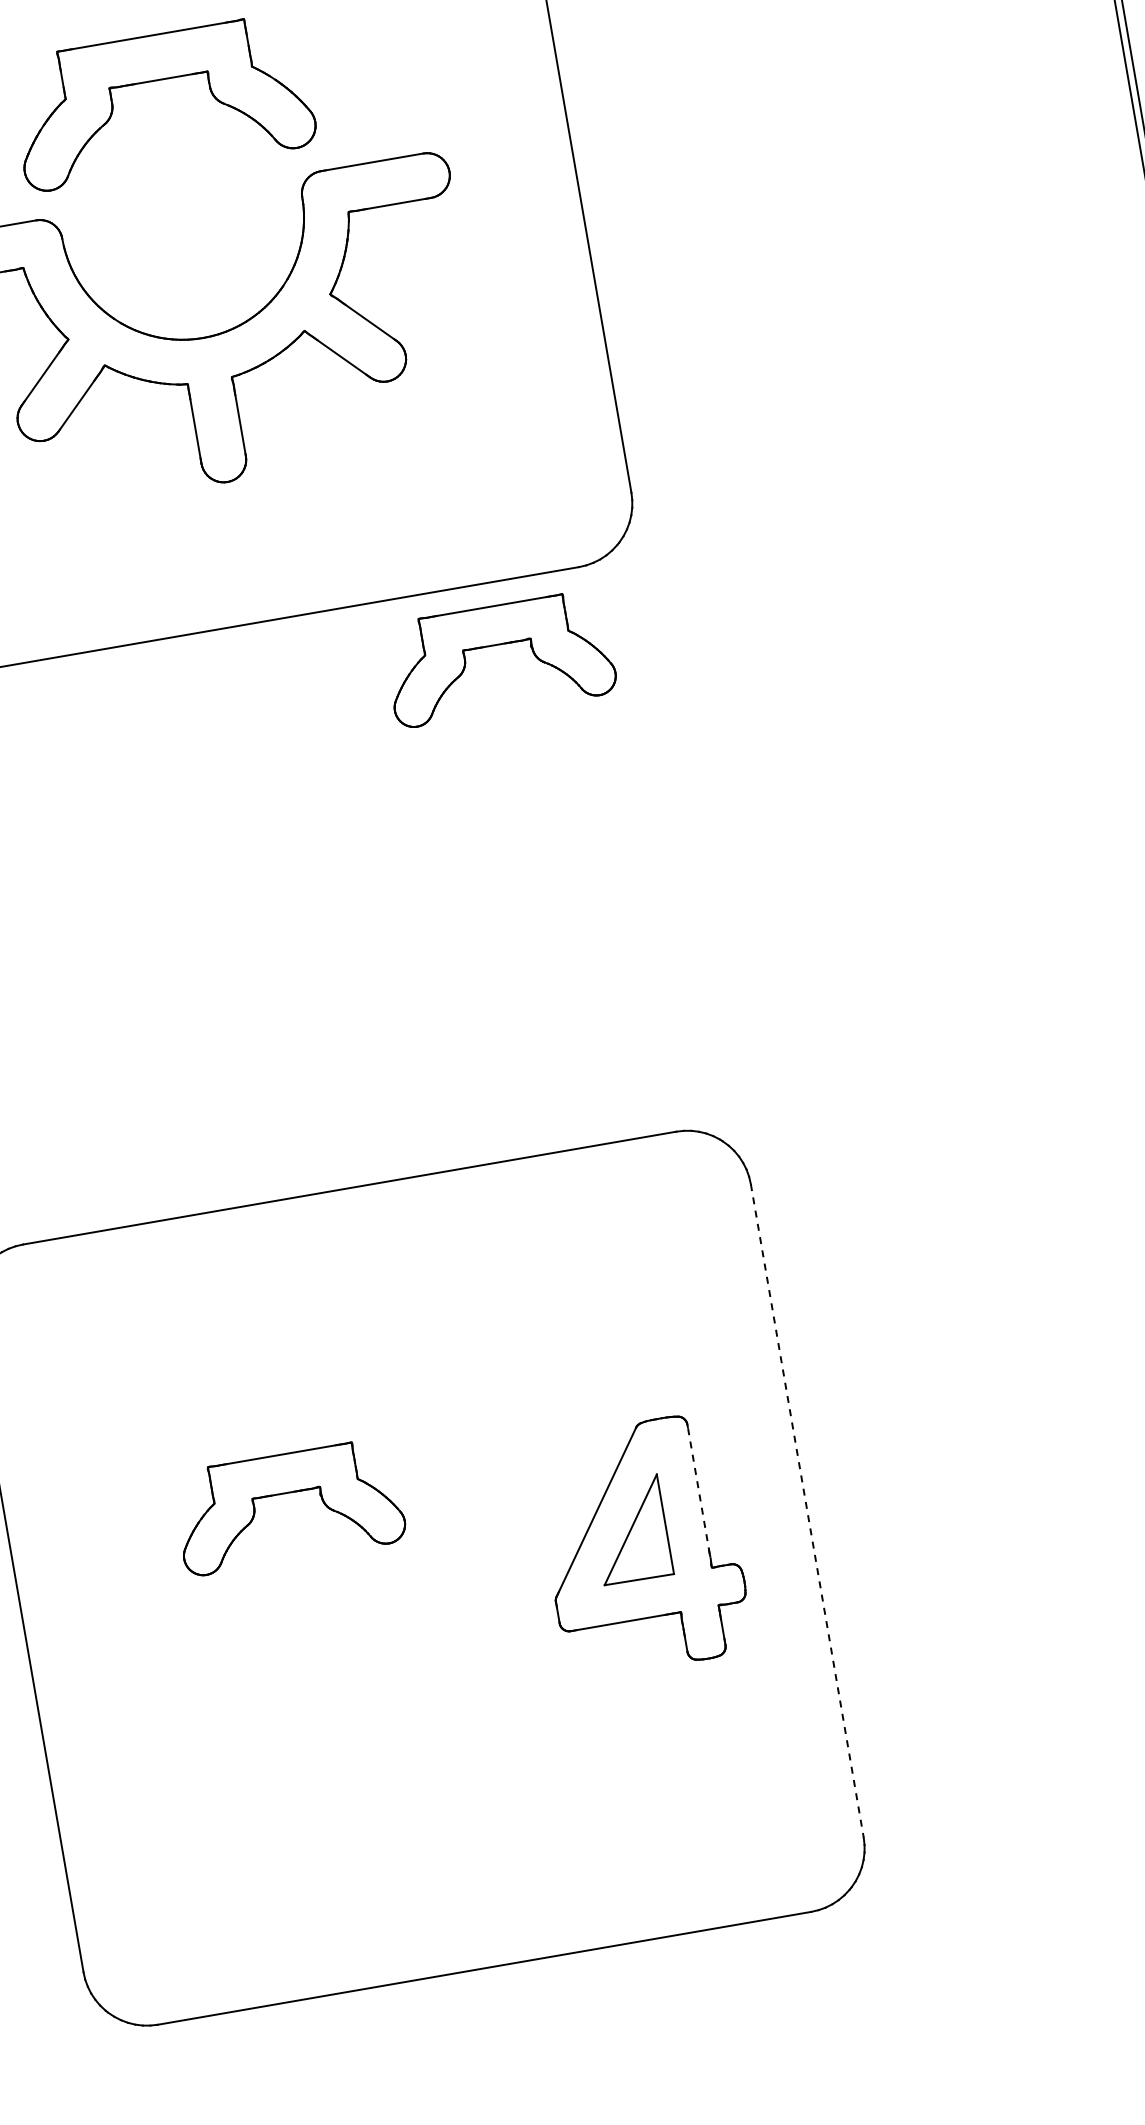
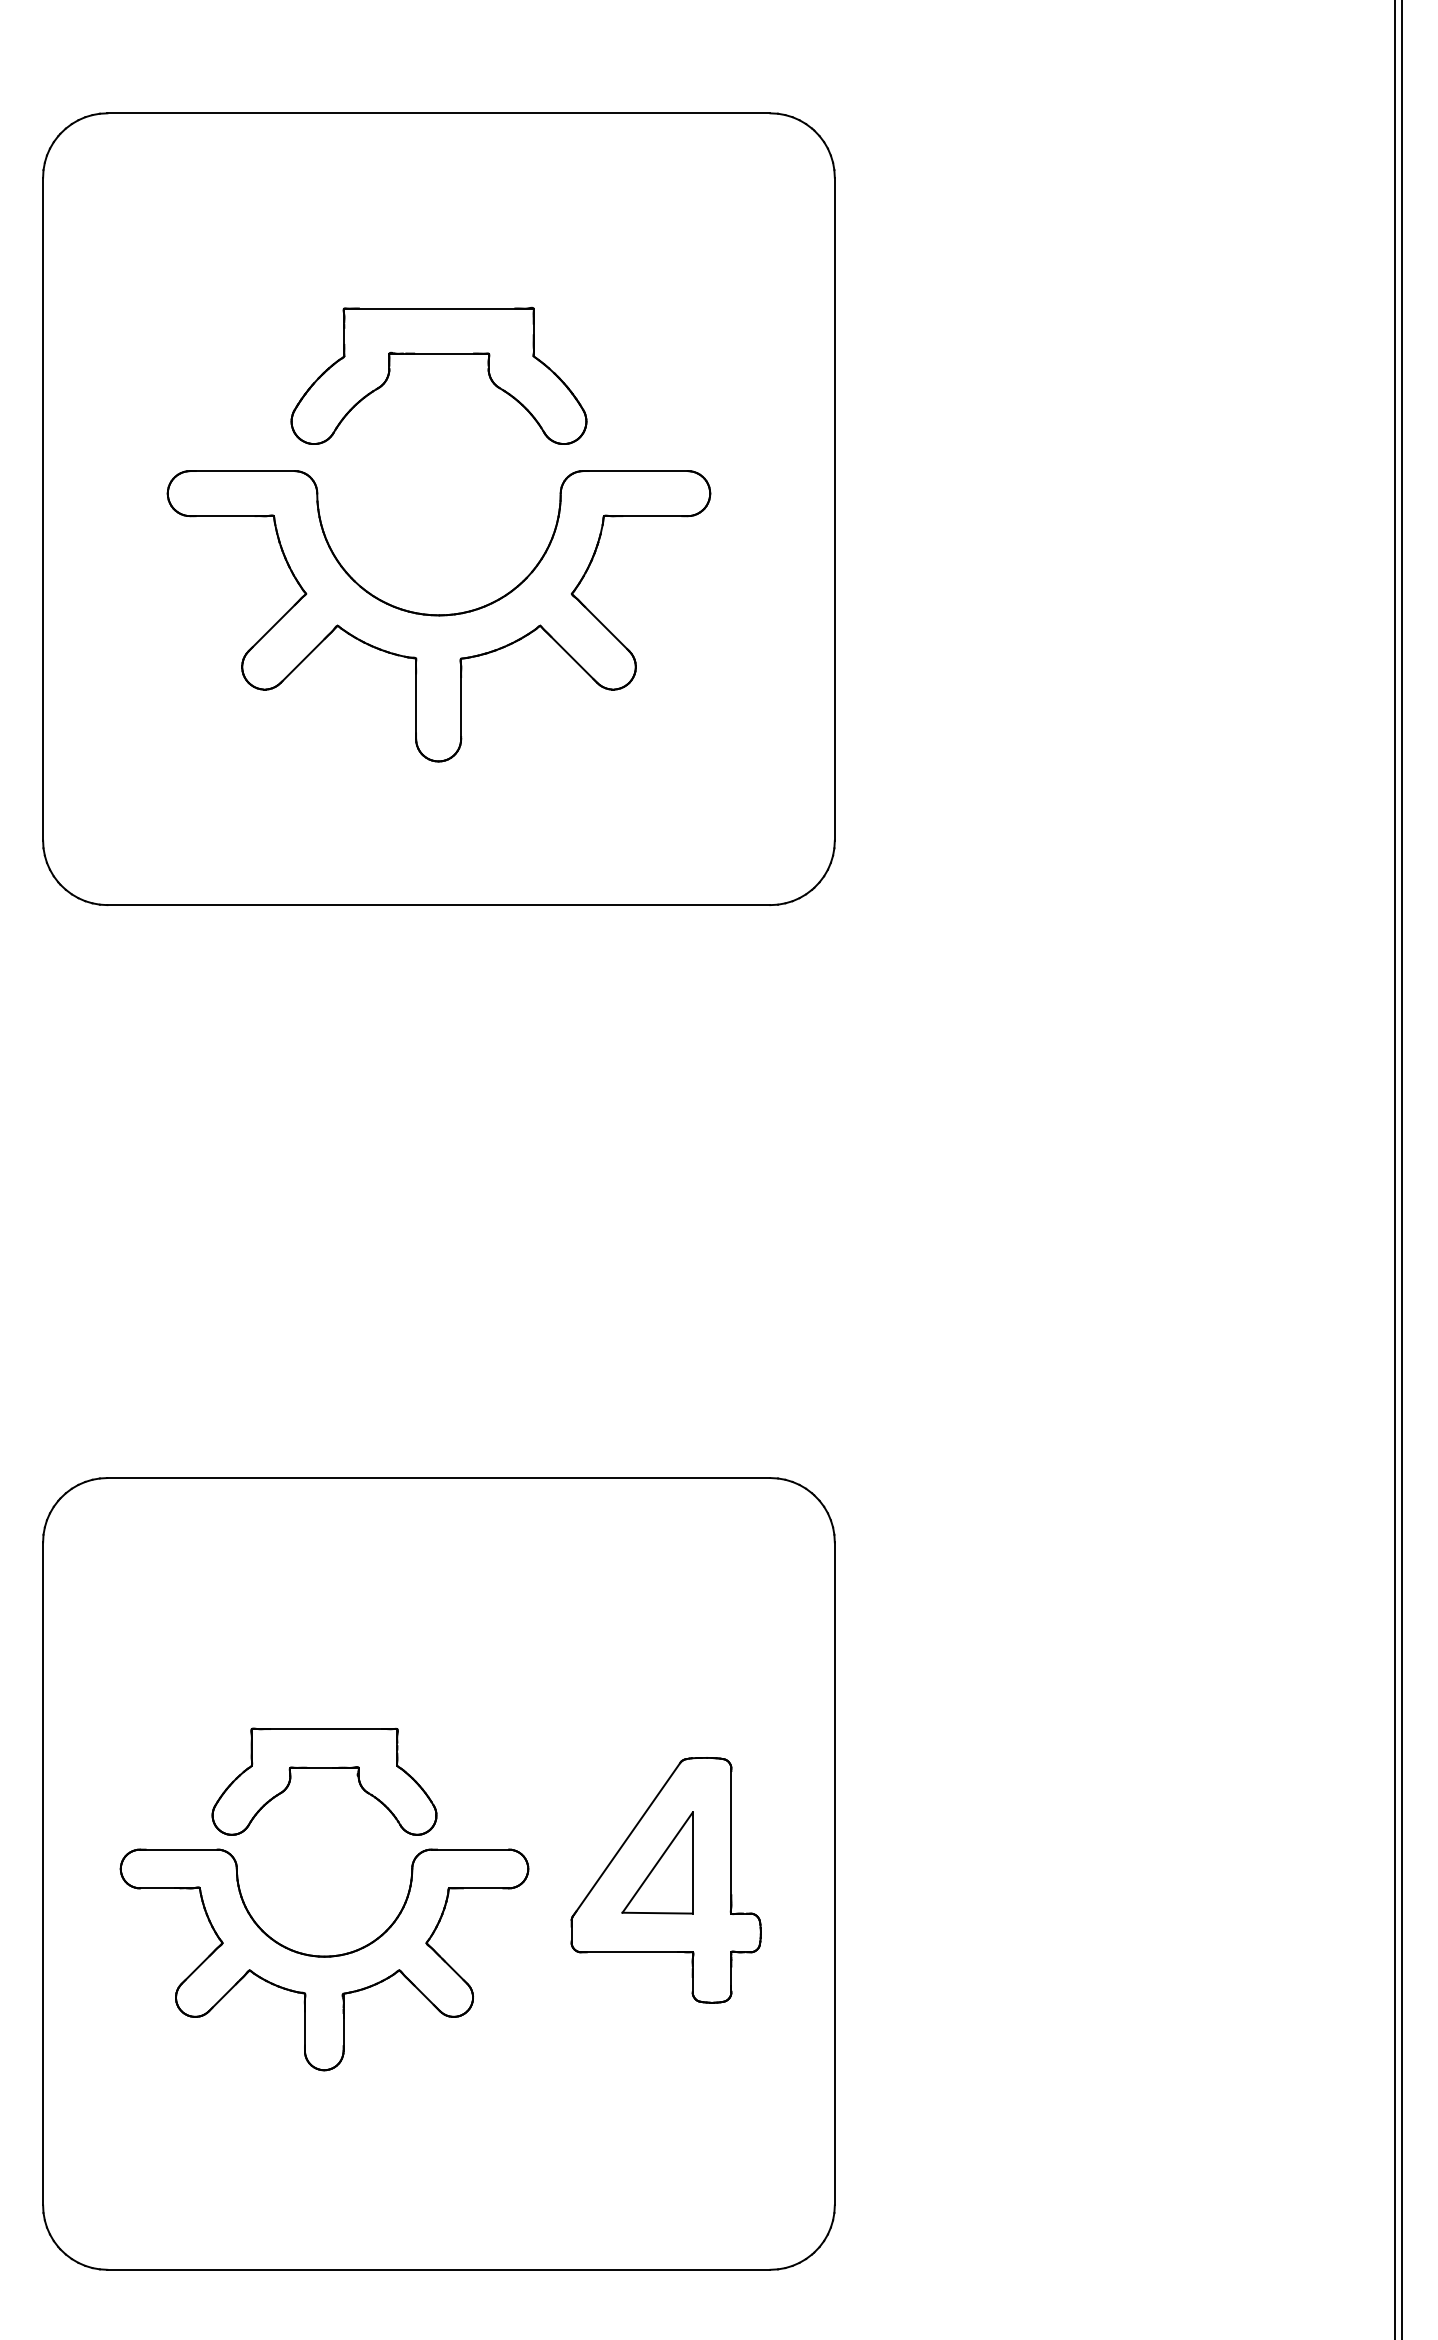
part: (497, 645) -> (676, 968), removed
line: (699, 1495) -> (731, 1840), dashed -> solid
line: (806, 1510) -> (834, 1873), dashed -> solid
part: (318, 1682) -> (324, 1959), added

